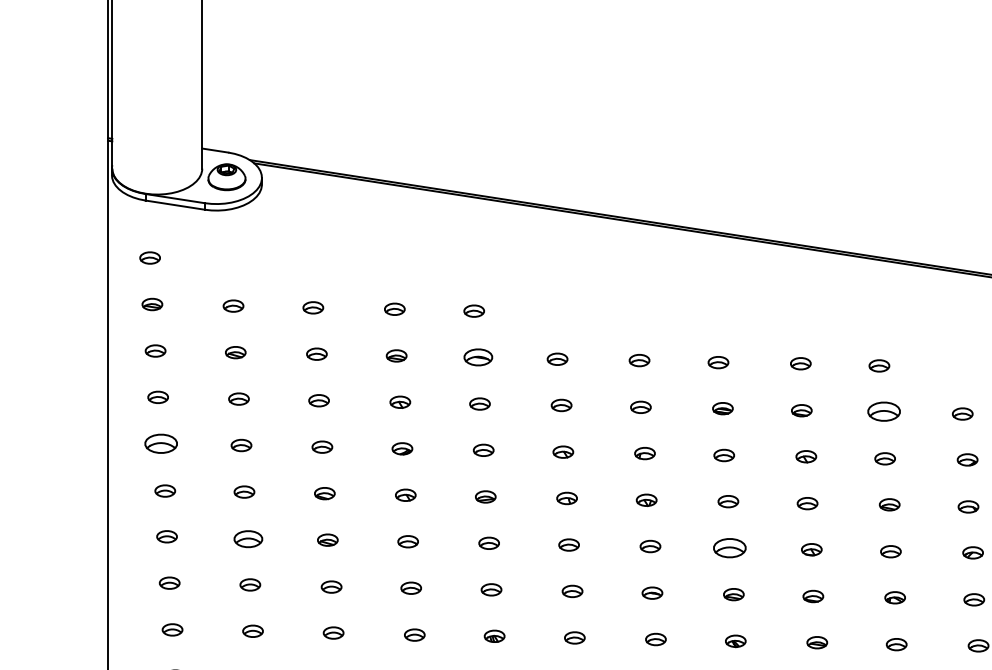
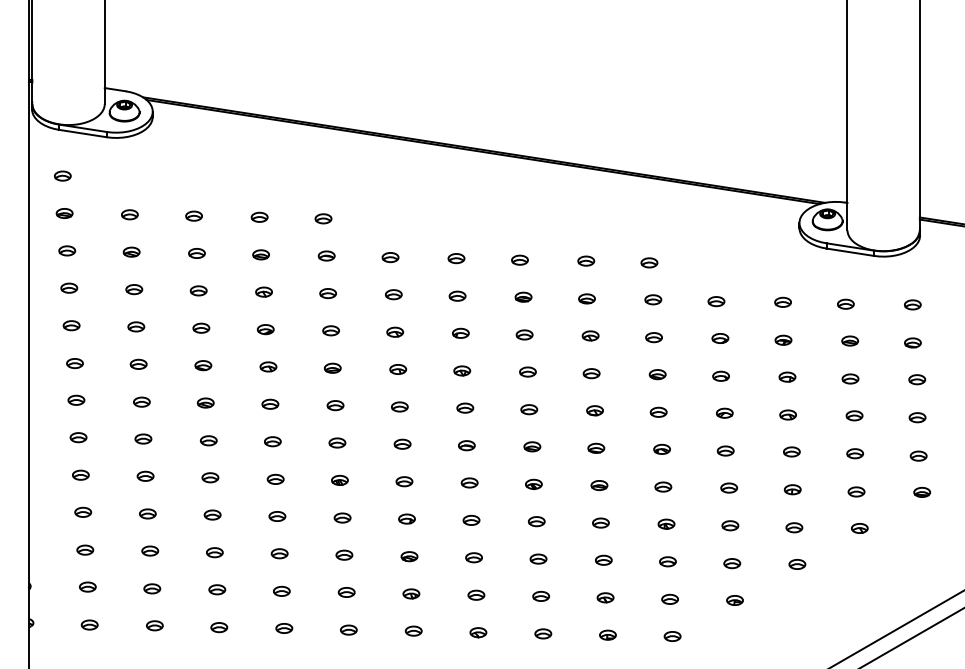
part: (477, 356) -> (326, 255), size x0.71
part: (884, 411) -> (653, 299), size x0.62
part: (160, 443) -> (71, 325), size x0.62
part: (247, 538) -> (141, 401), size x0.71
part: (730, 548) -> (529, 409), size x0.62

